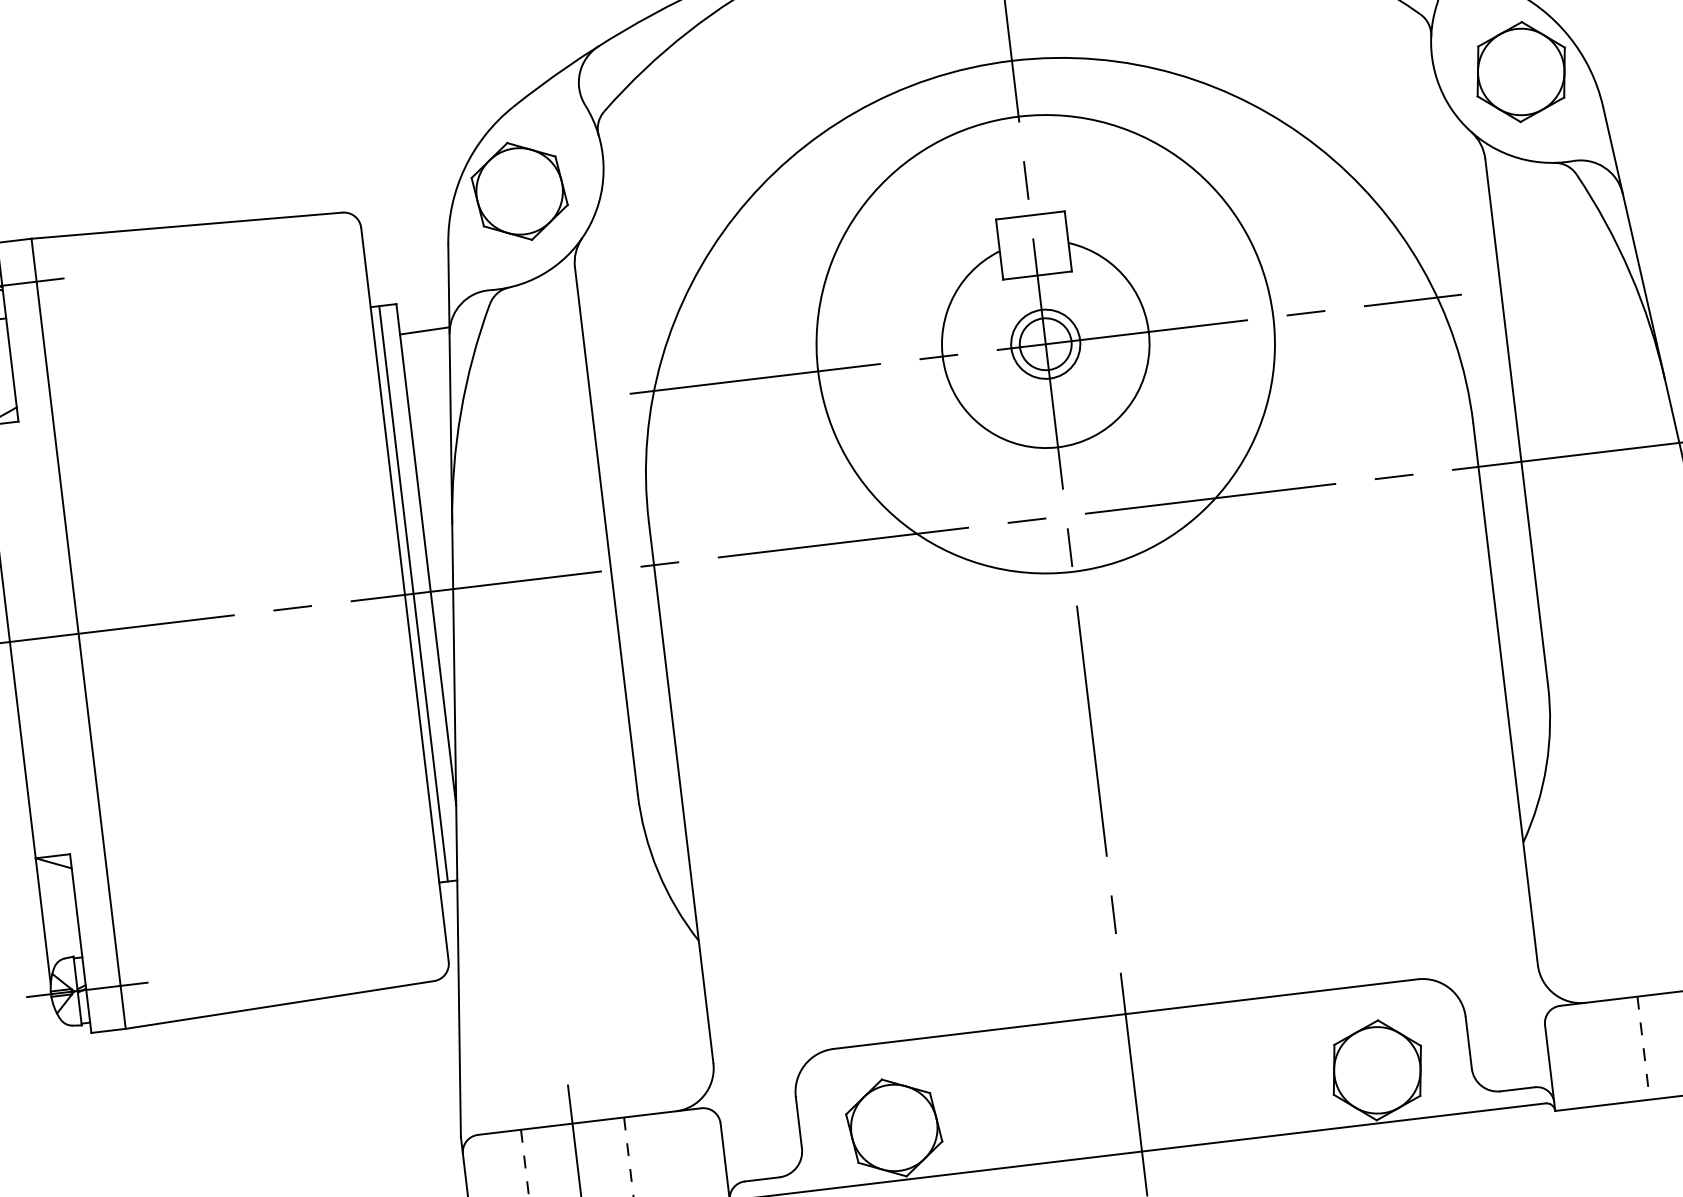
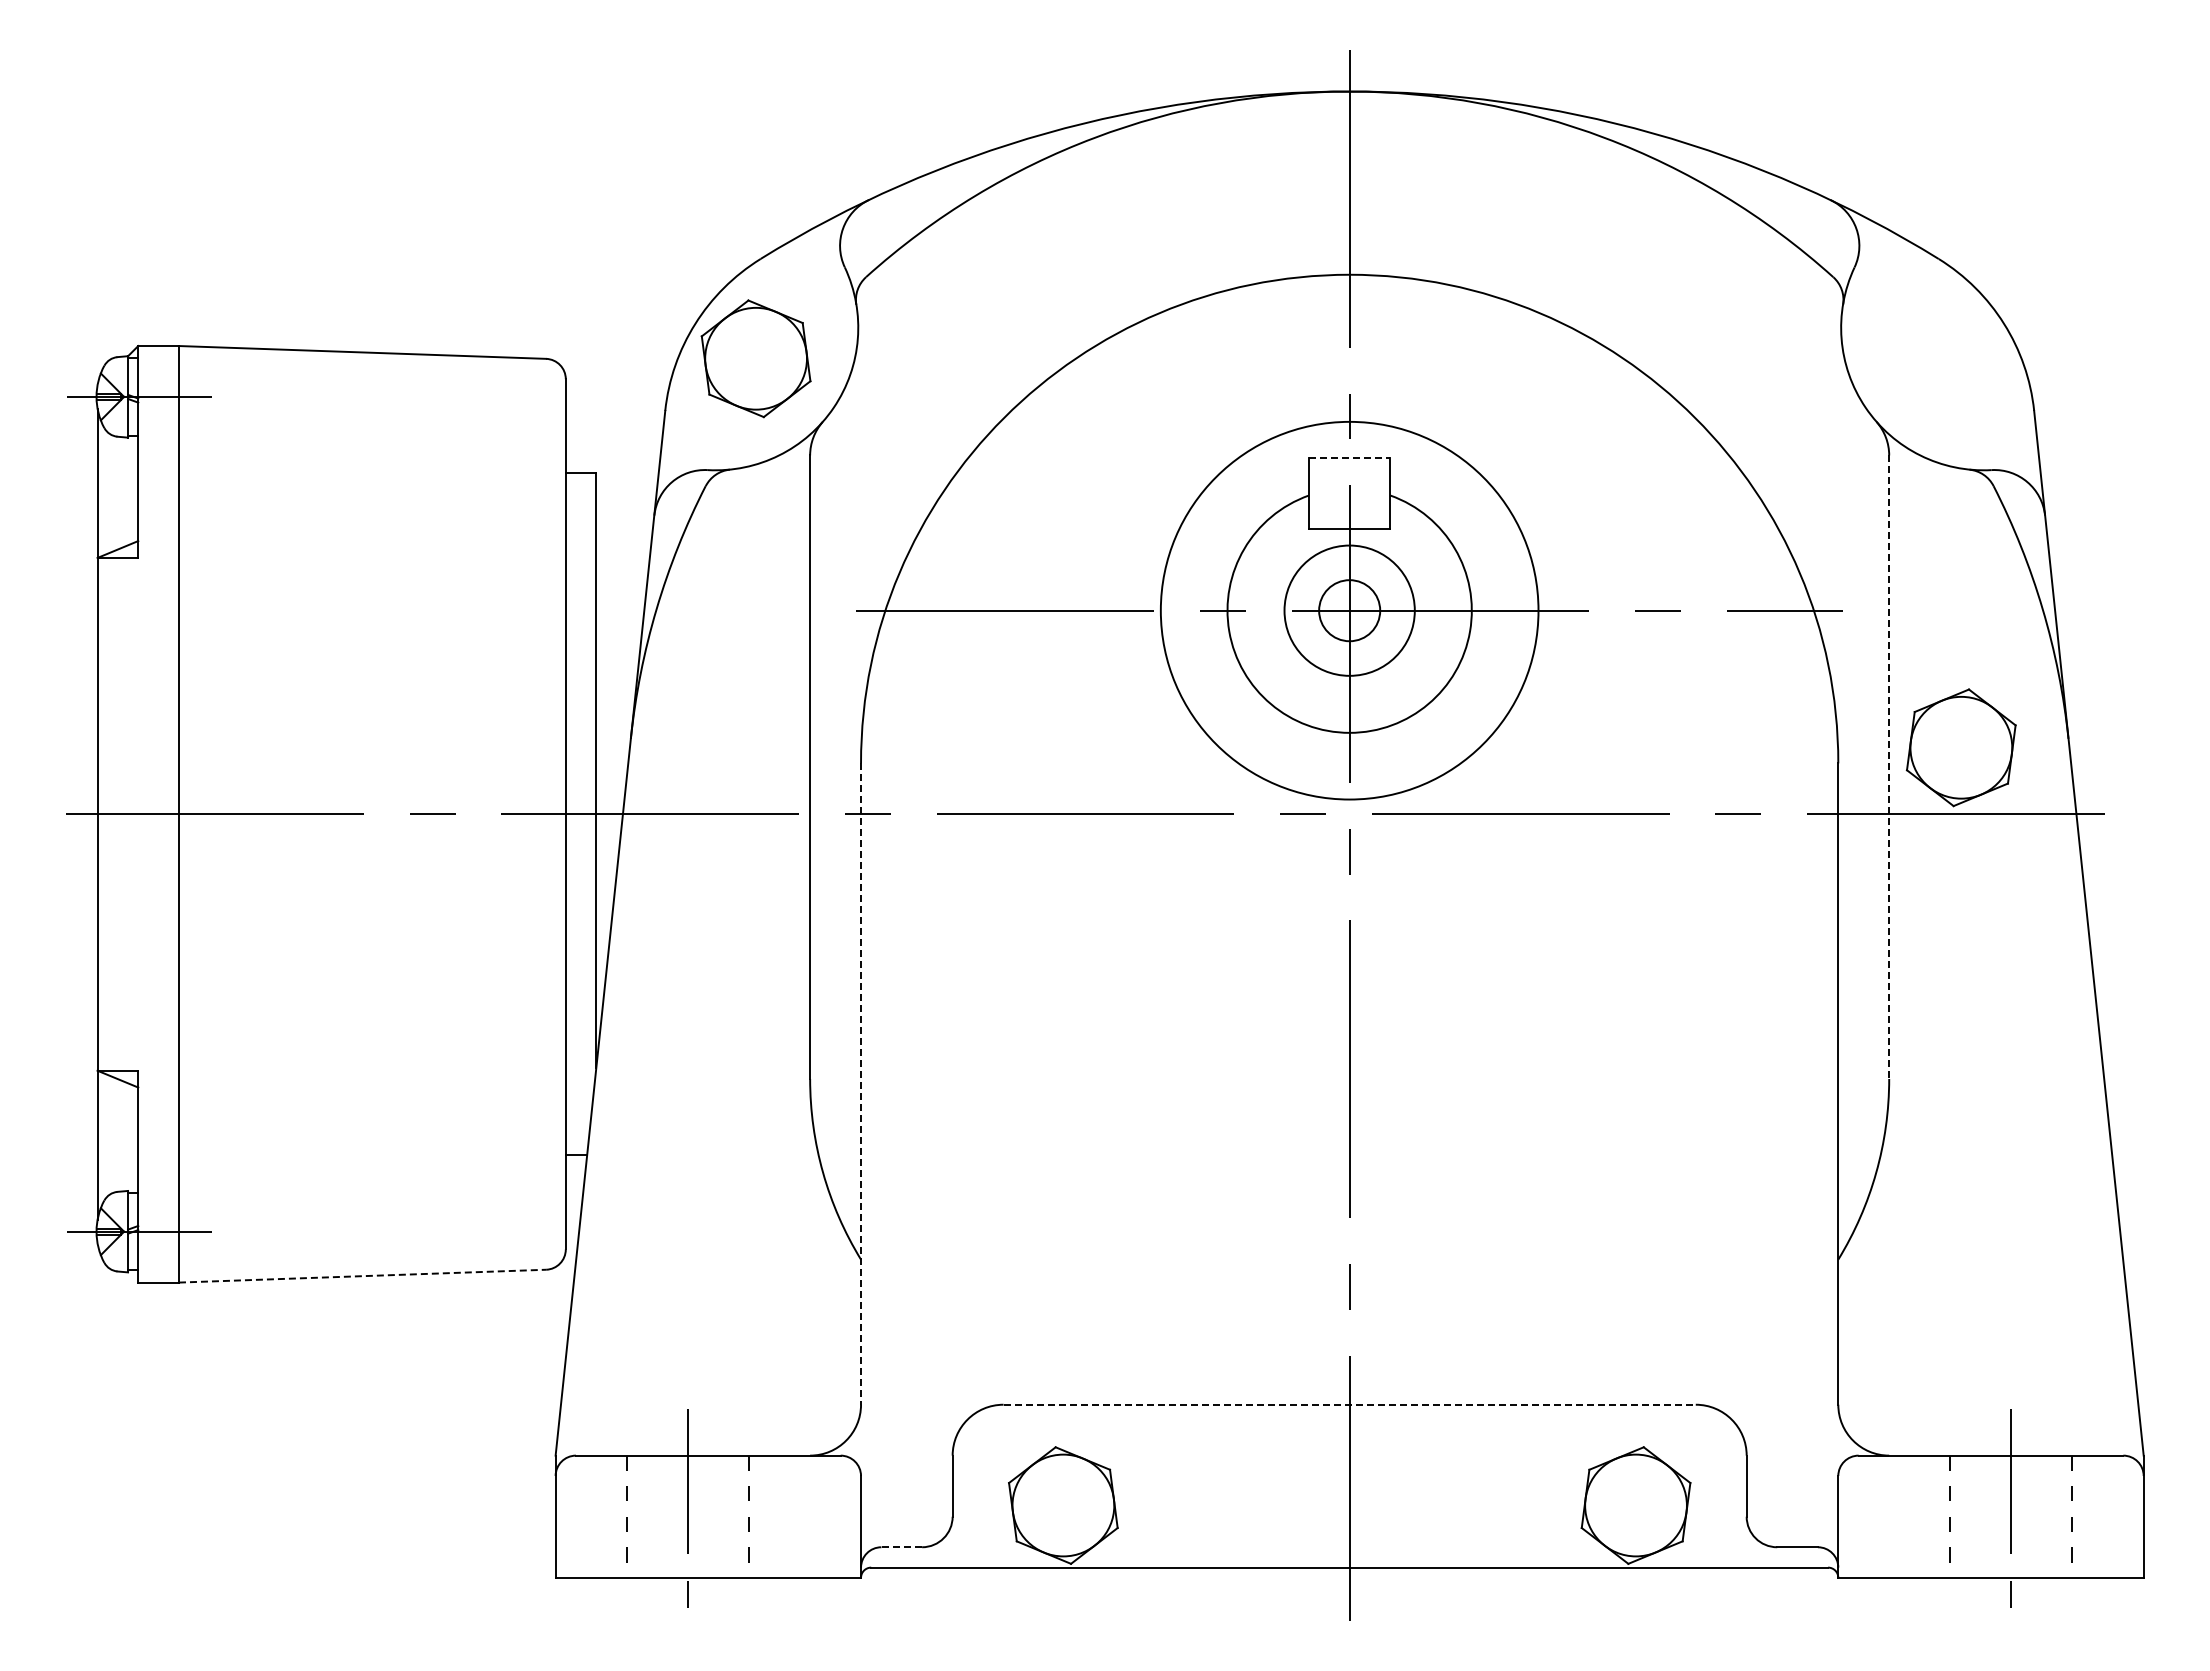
part: (1520, 71) -> (1960, 747), moved
line: (1030, 215) -> (1349, 458), solid -> dashed
line: (424, 330) -> (625, 508), removed
circle: (1045, 344) -> (1349, 610), size x0.7
circle: (1045, 344) -> (1349, 610), size x1.6
line: (1516, 422) -> (1889, 767), solid -> dashed
line: (414, 593) -> (576, 814), removed
line: (681, 793) -> (861, 1084), solid -> dashed
line: (279, 1005) -> (362, 1276), solid -> dashed
line: (1126, 1013) -> (1350, 1404), solid -> dashed
line: (761, 1179) -> (901, 1547), solid -> dashed

